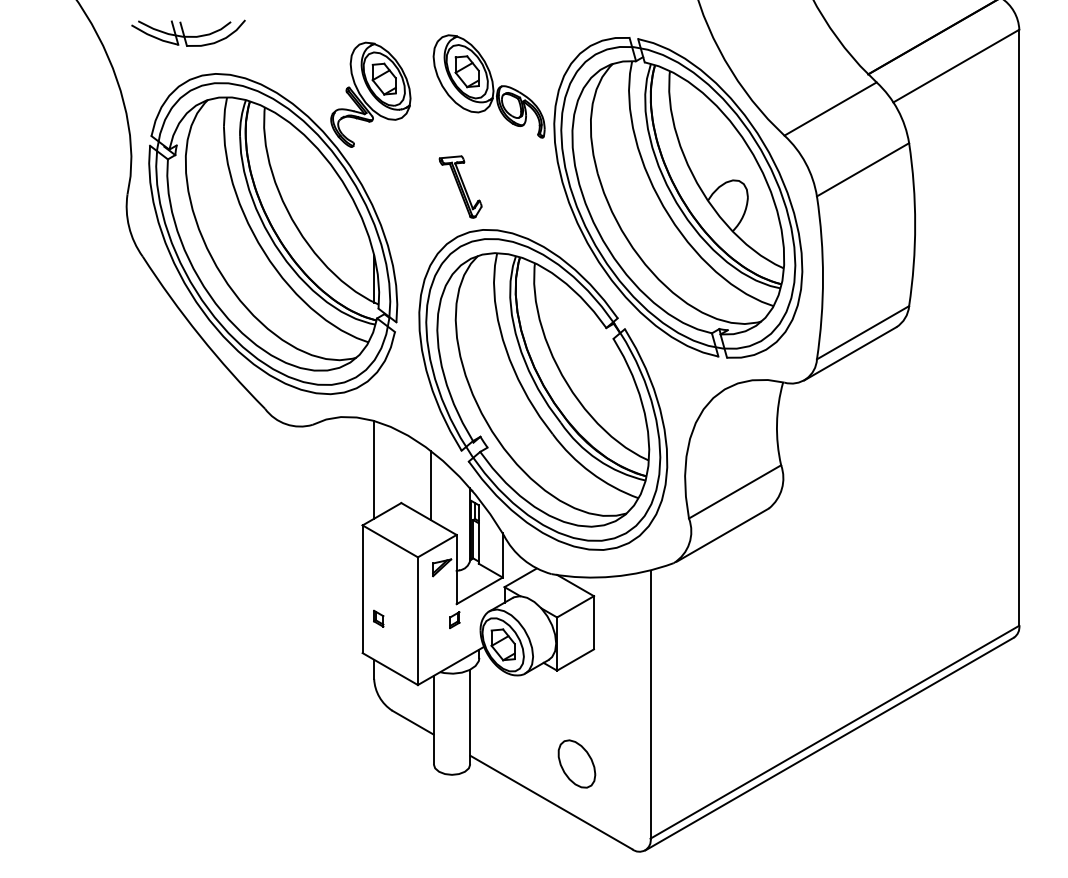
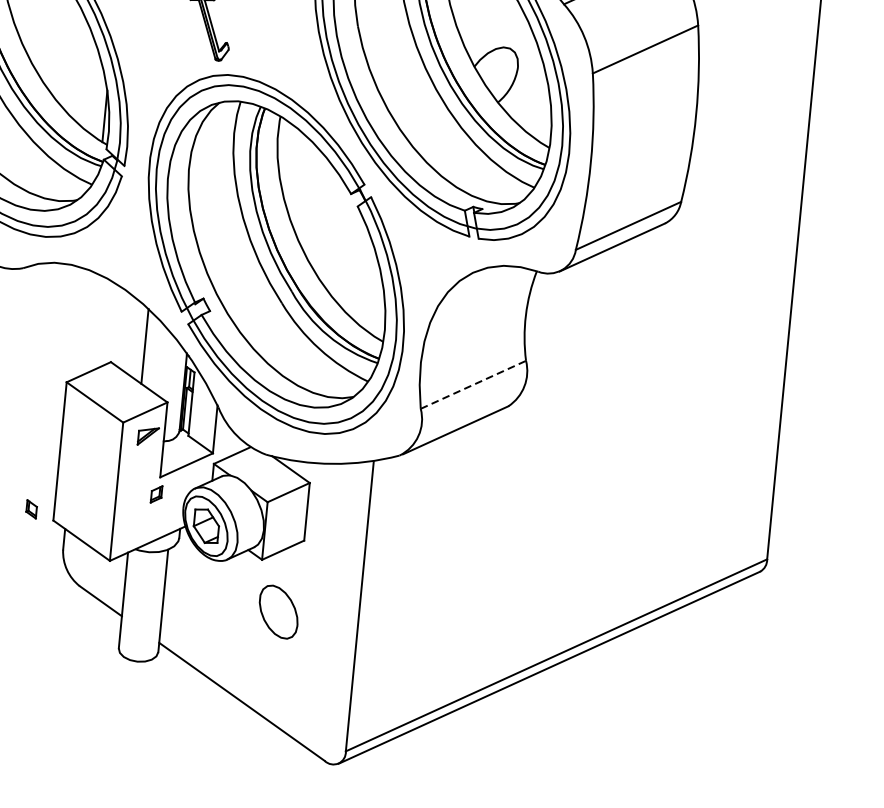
line: (374, 469) -> (85, 323), removed
line: (735, 491) -> (473, 384), solid -> dashed
part: (378, 618) -> (31, 509), moved
part: (576, 763) -> (278, 611), moved

